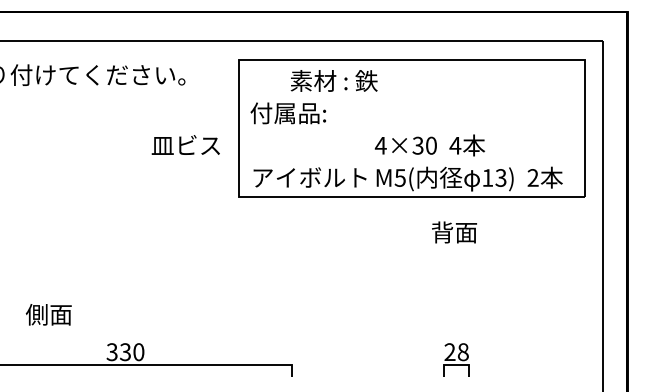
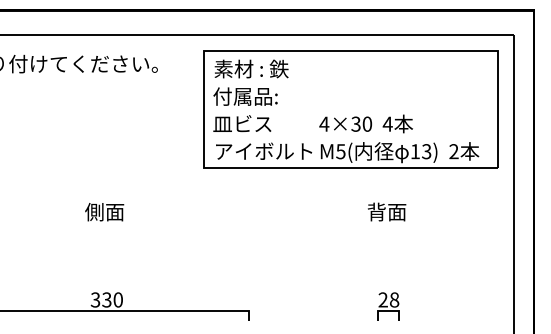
text: (334, 80) -> (251, 68), moved
text: (186, 144) -> (242, 123), moved
text: (455, 231) -> (387, 211), moved
text: (48, 315) -> (104, 212), moved

